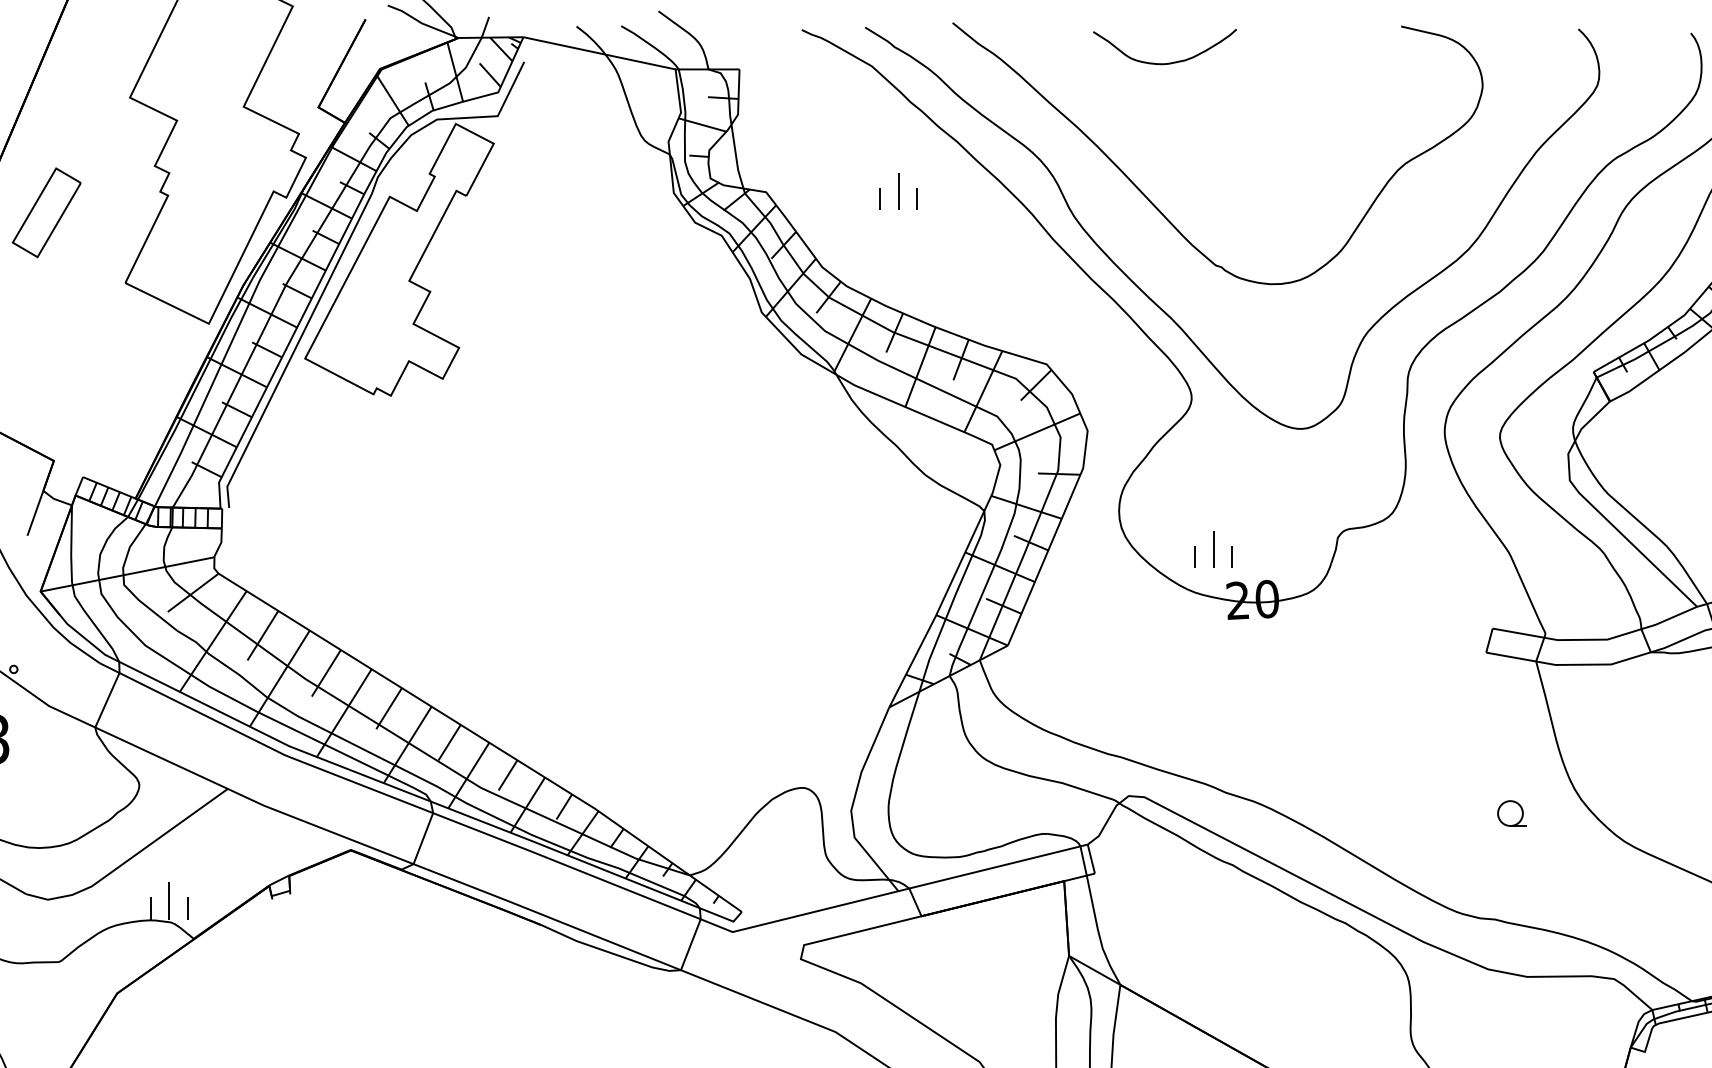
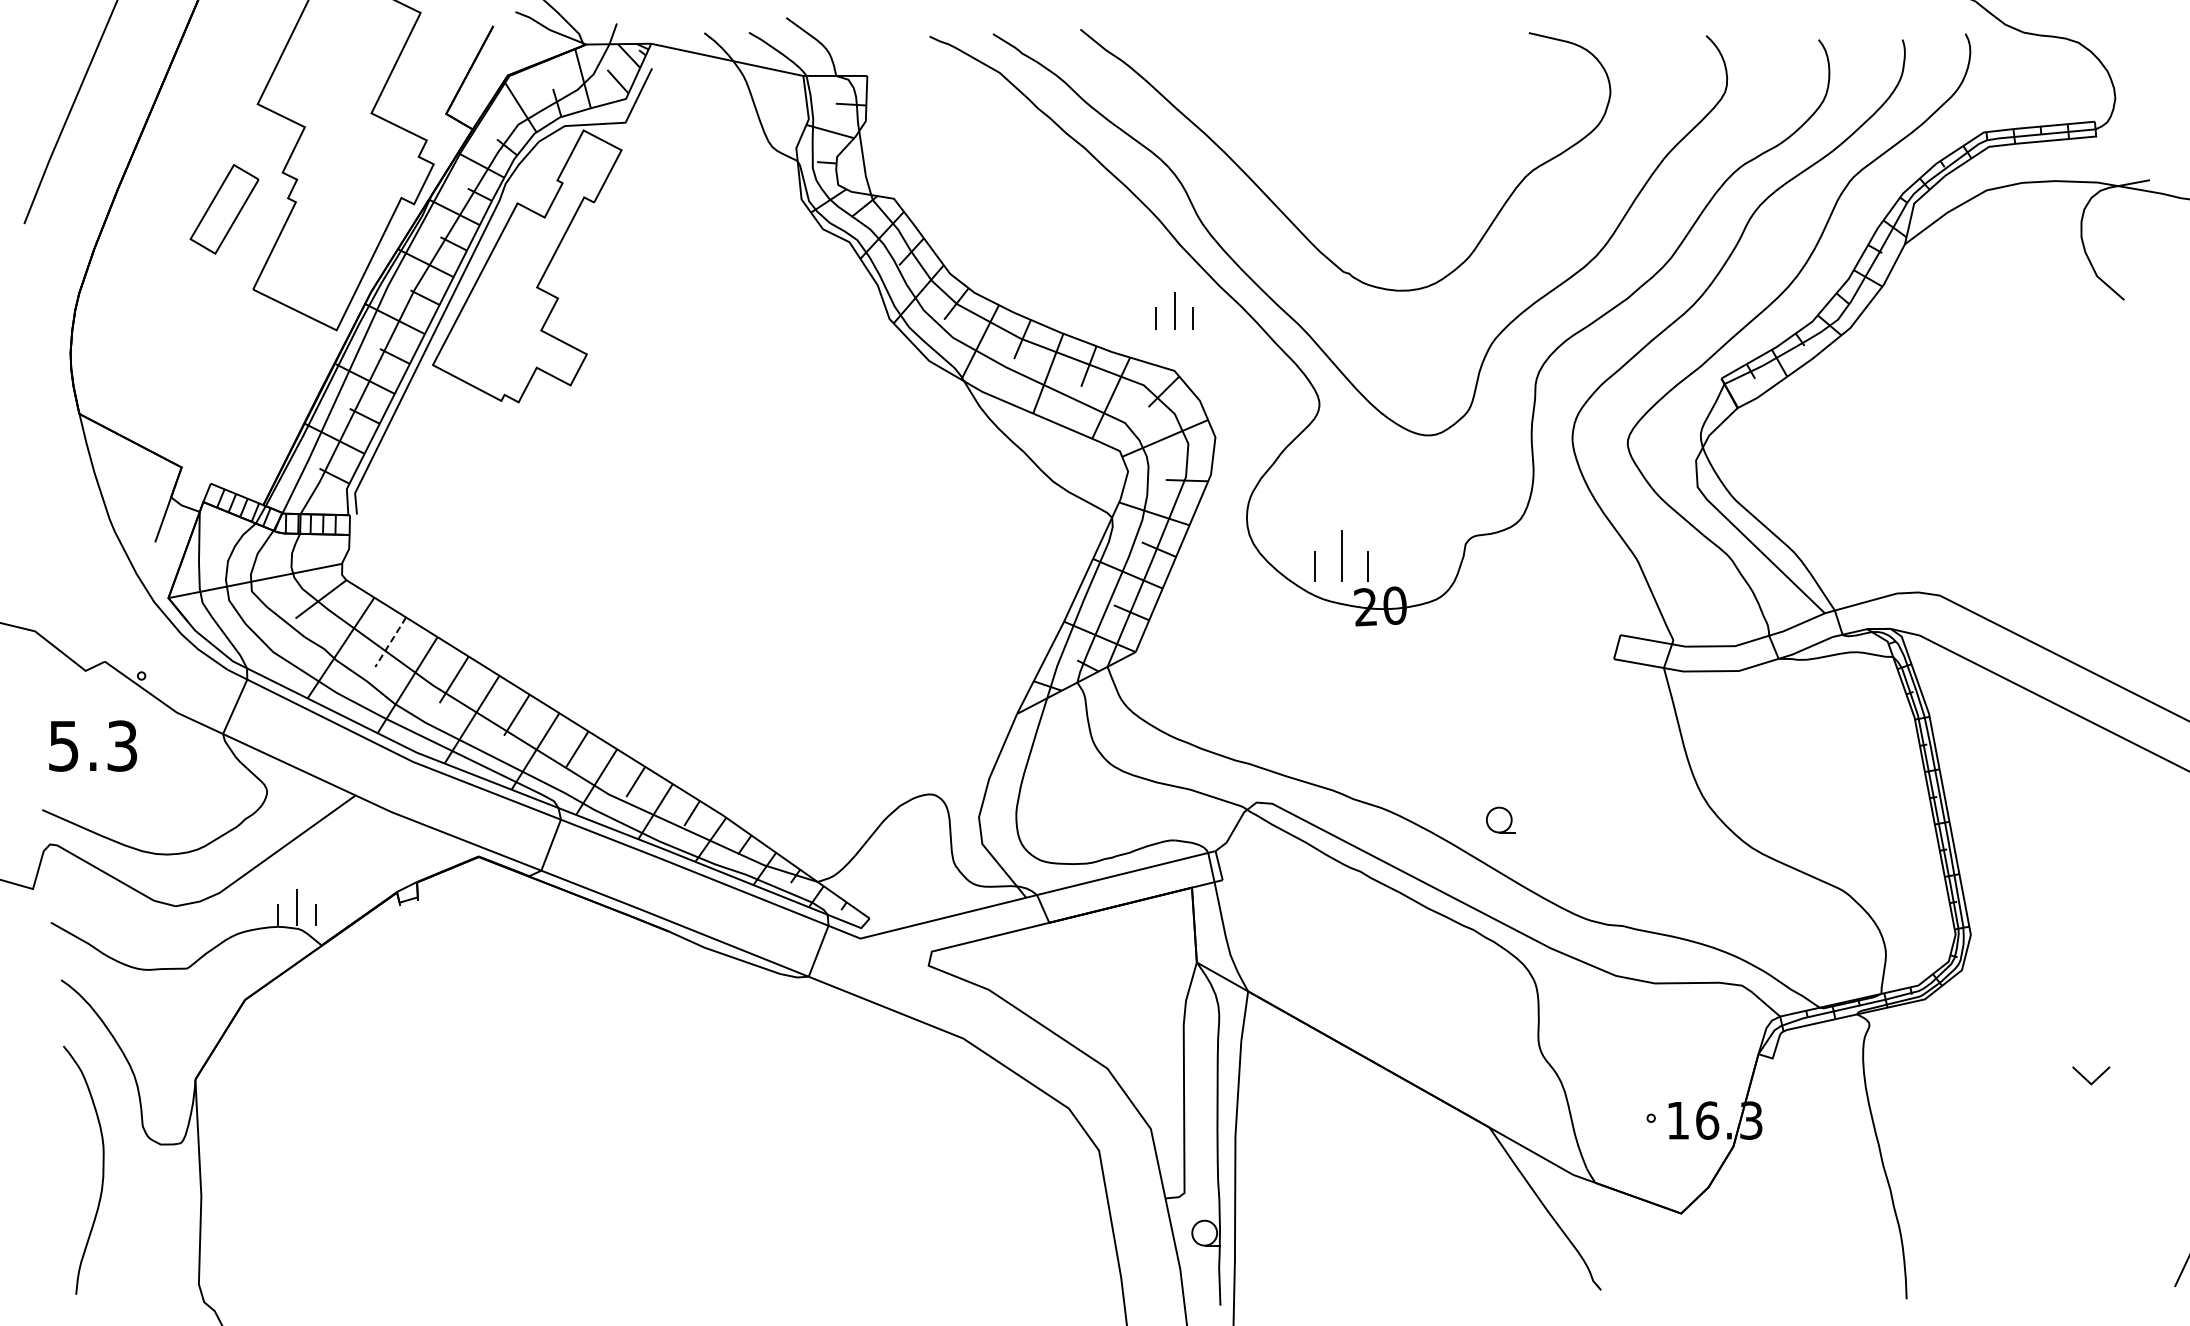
curve: (1164, 62) -> (1292, 69), removed
part: (898, 190) -> (1174, 310), moved
part: (46, 212) -> (224, 209), moved
part: (1213, 549) -> (1341, 556), size x1.4
line: (262, 635) -> (390, 642), solid -> dashed
part: (1511, 812) -> (1500, 819), moved

